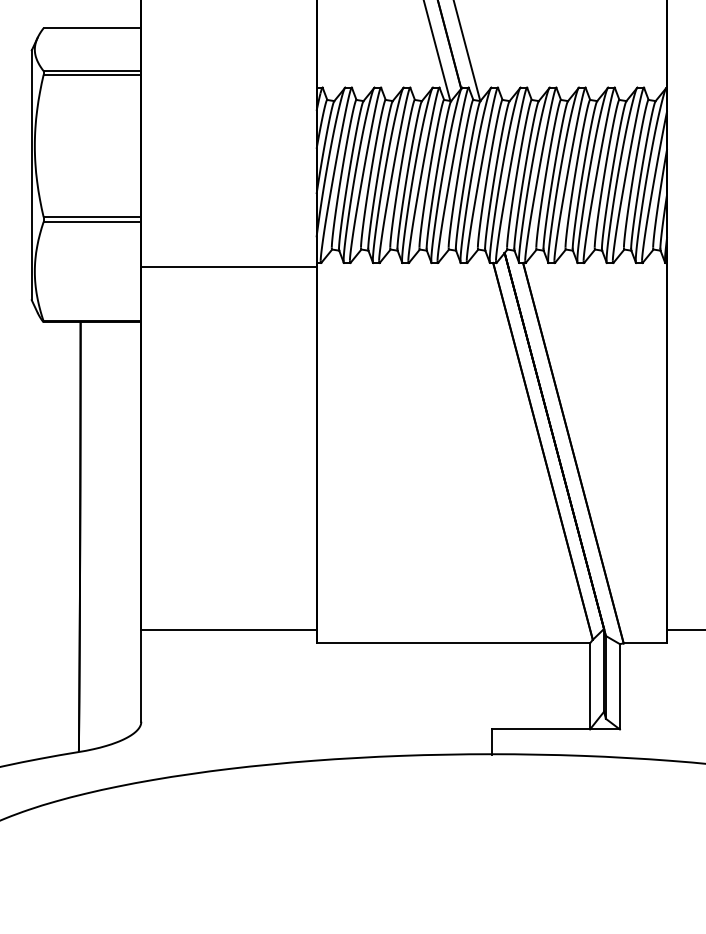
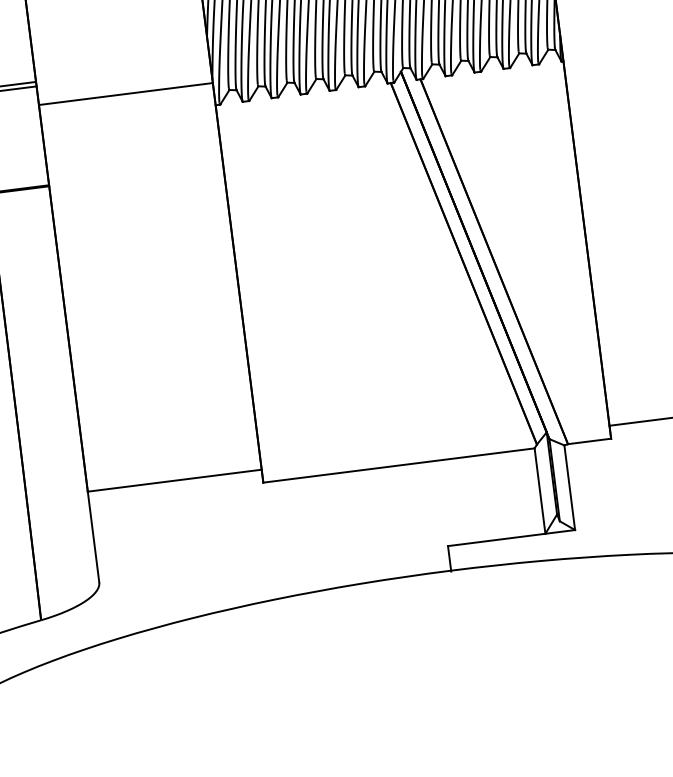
line: (228, 266) -> (125, 94), moved

